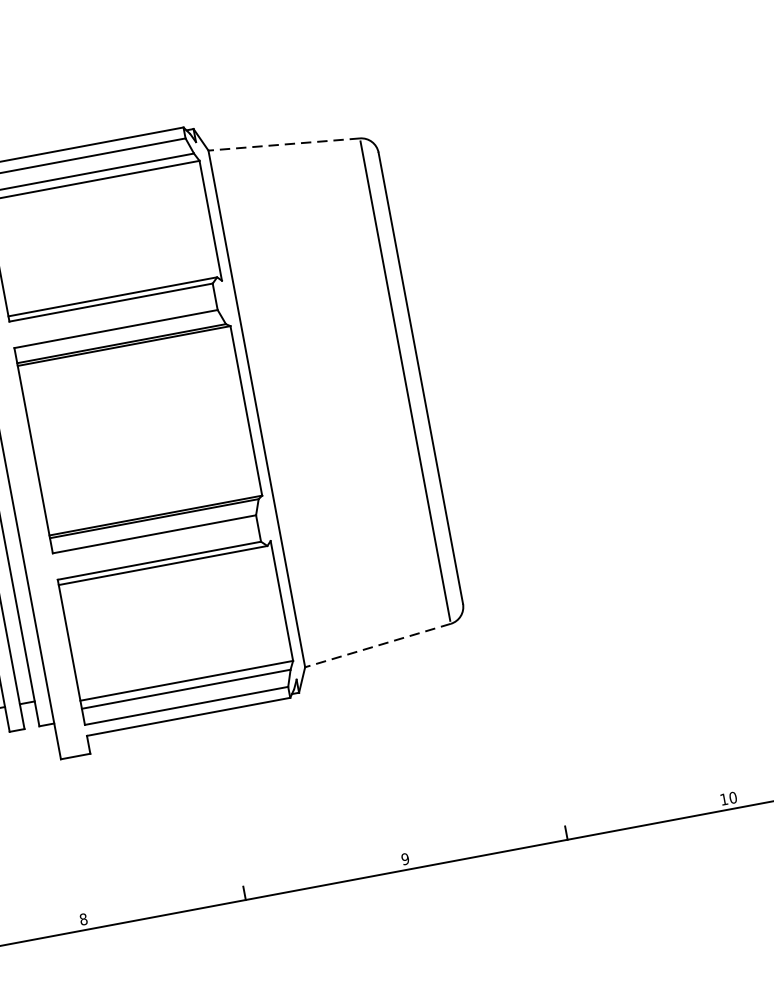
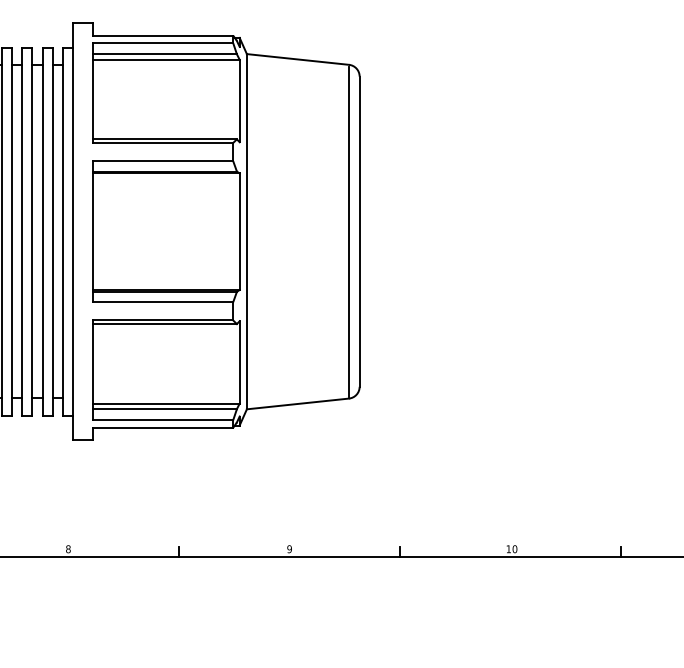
line: (283, 144) -> (297, 59), dashed -> solid
line: (377, 646) -> (297, 404), dashed -> solid

